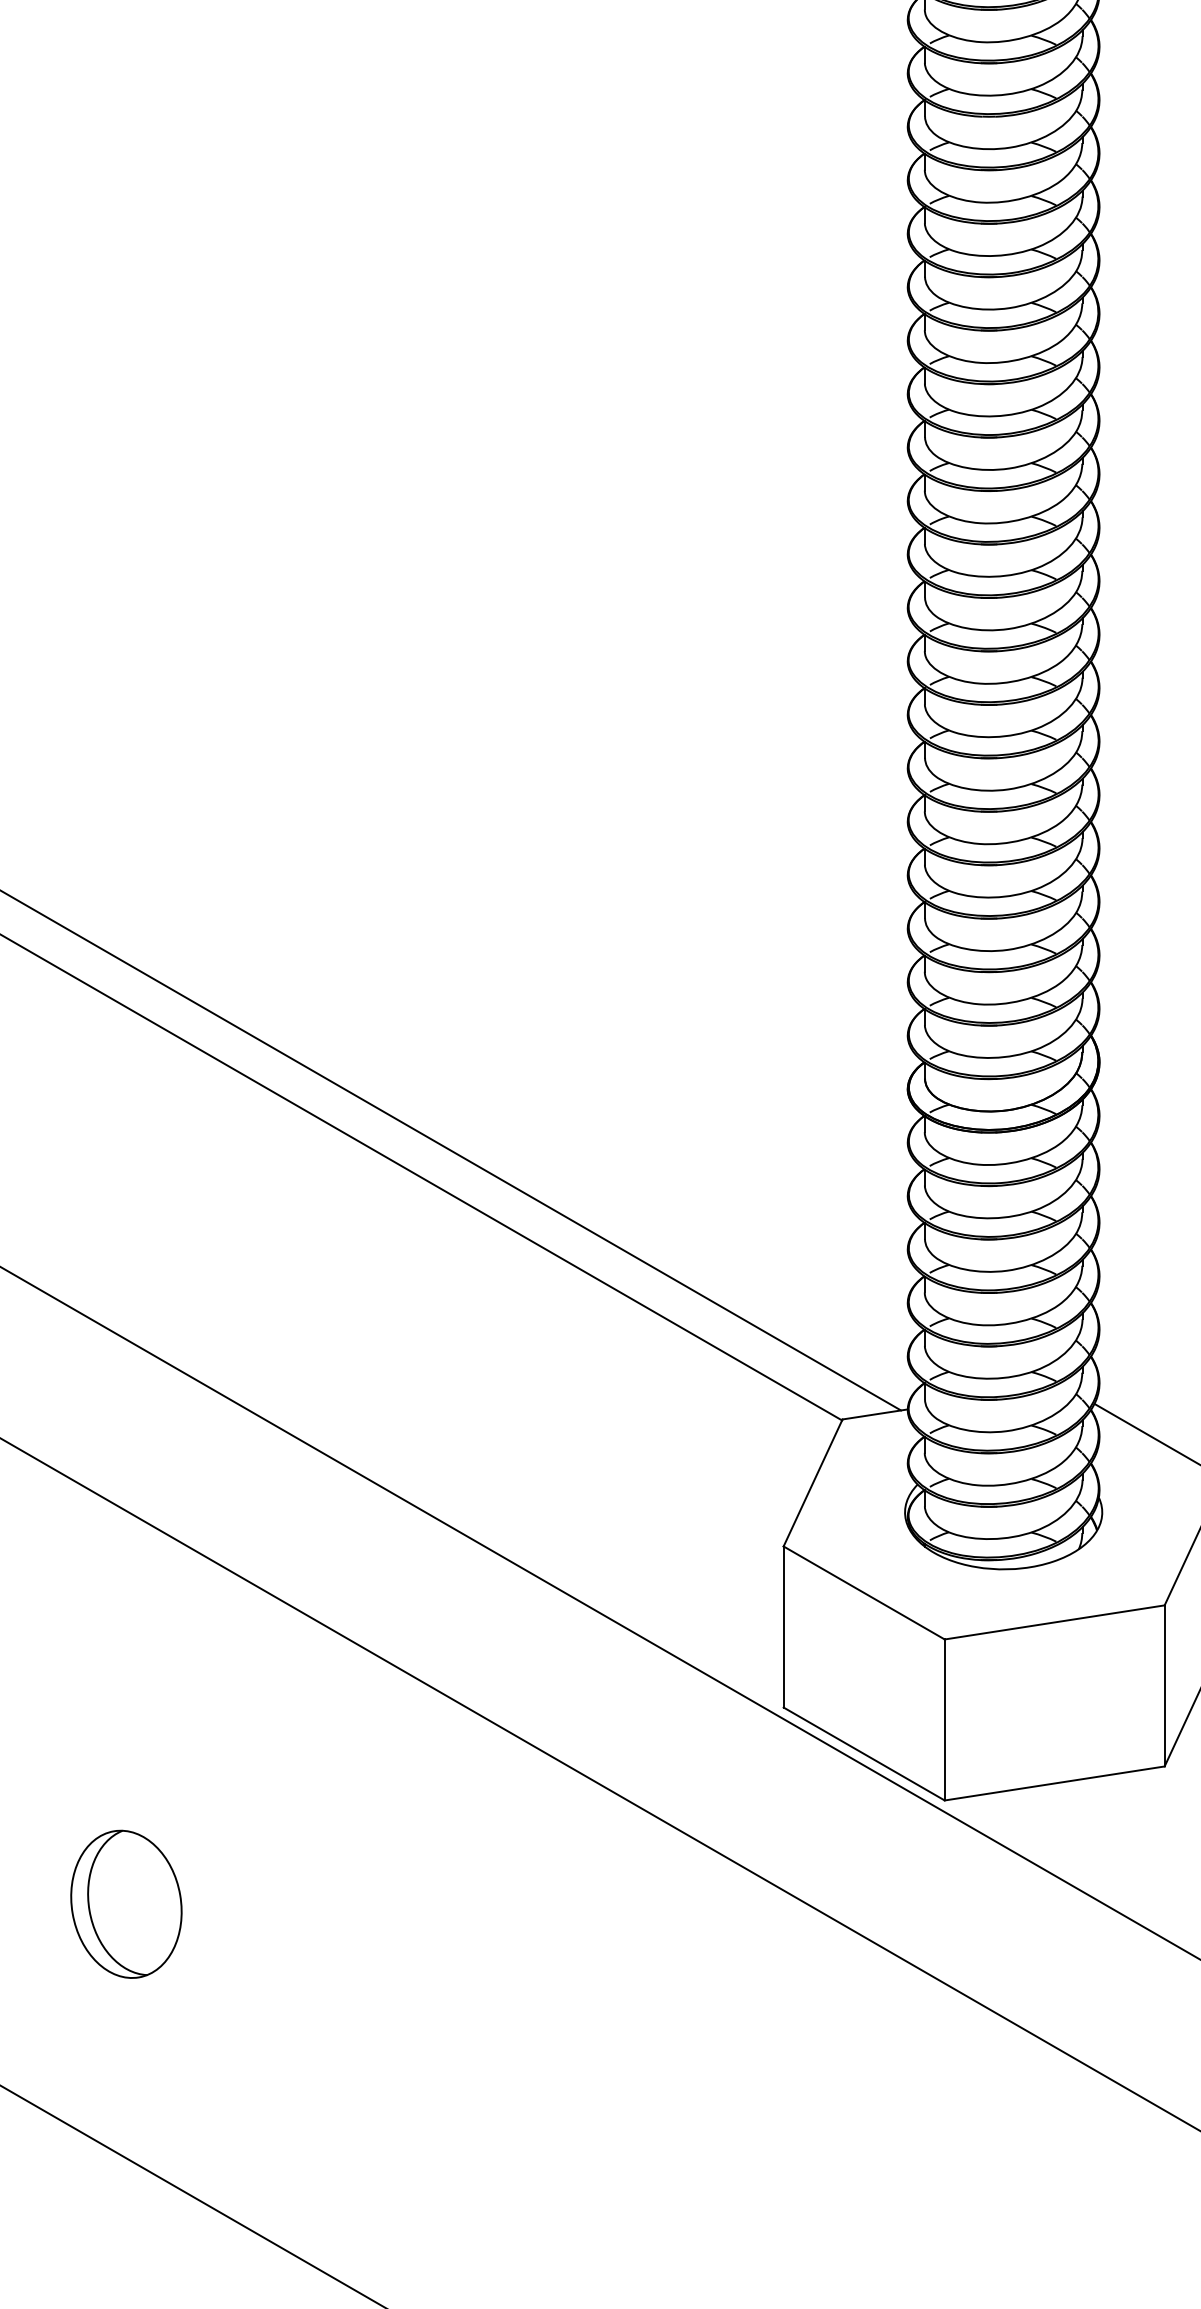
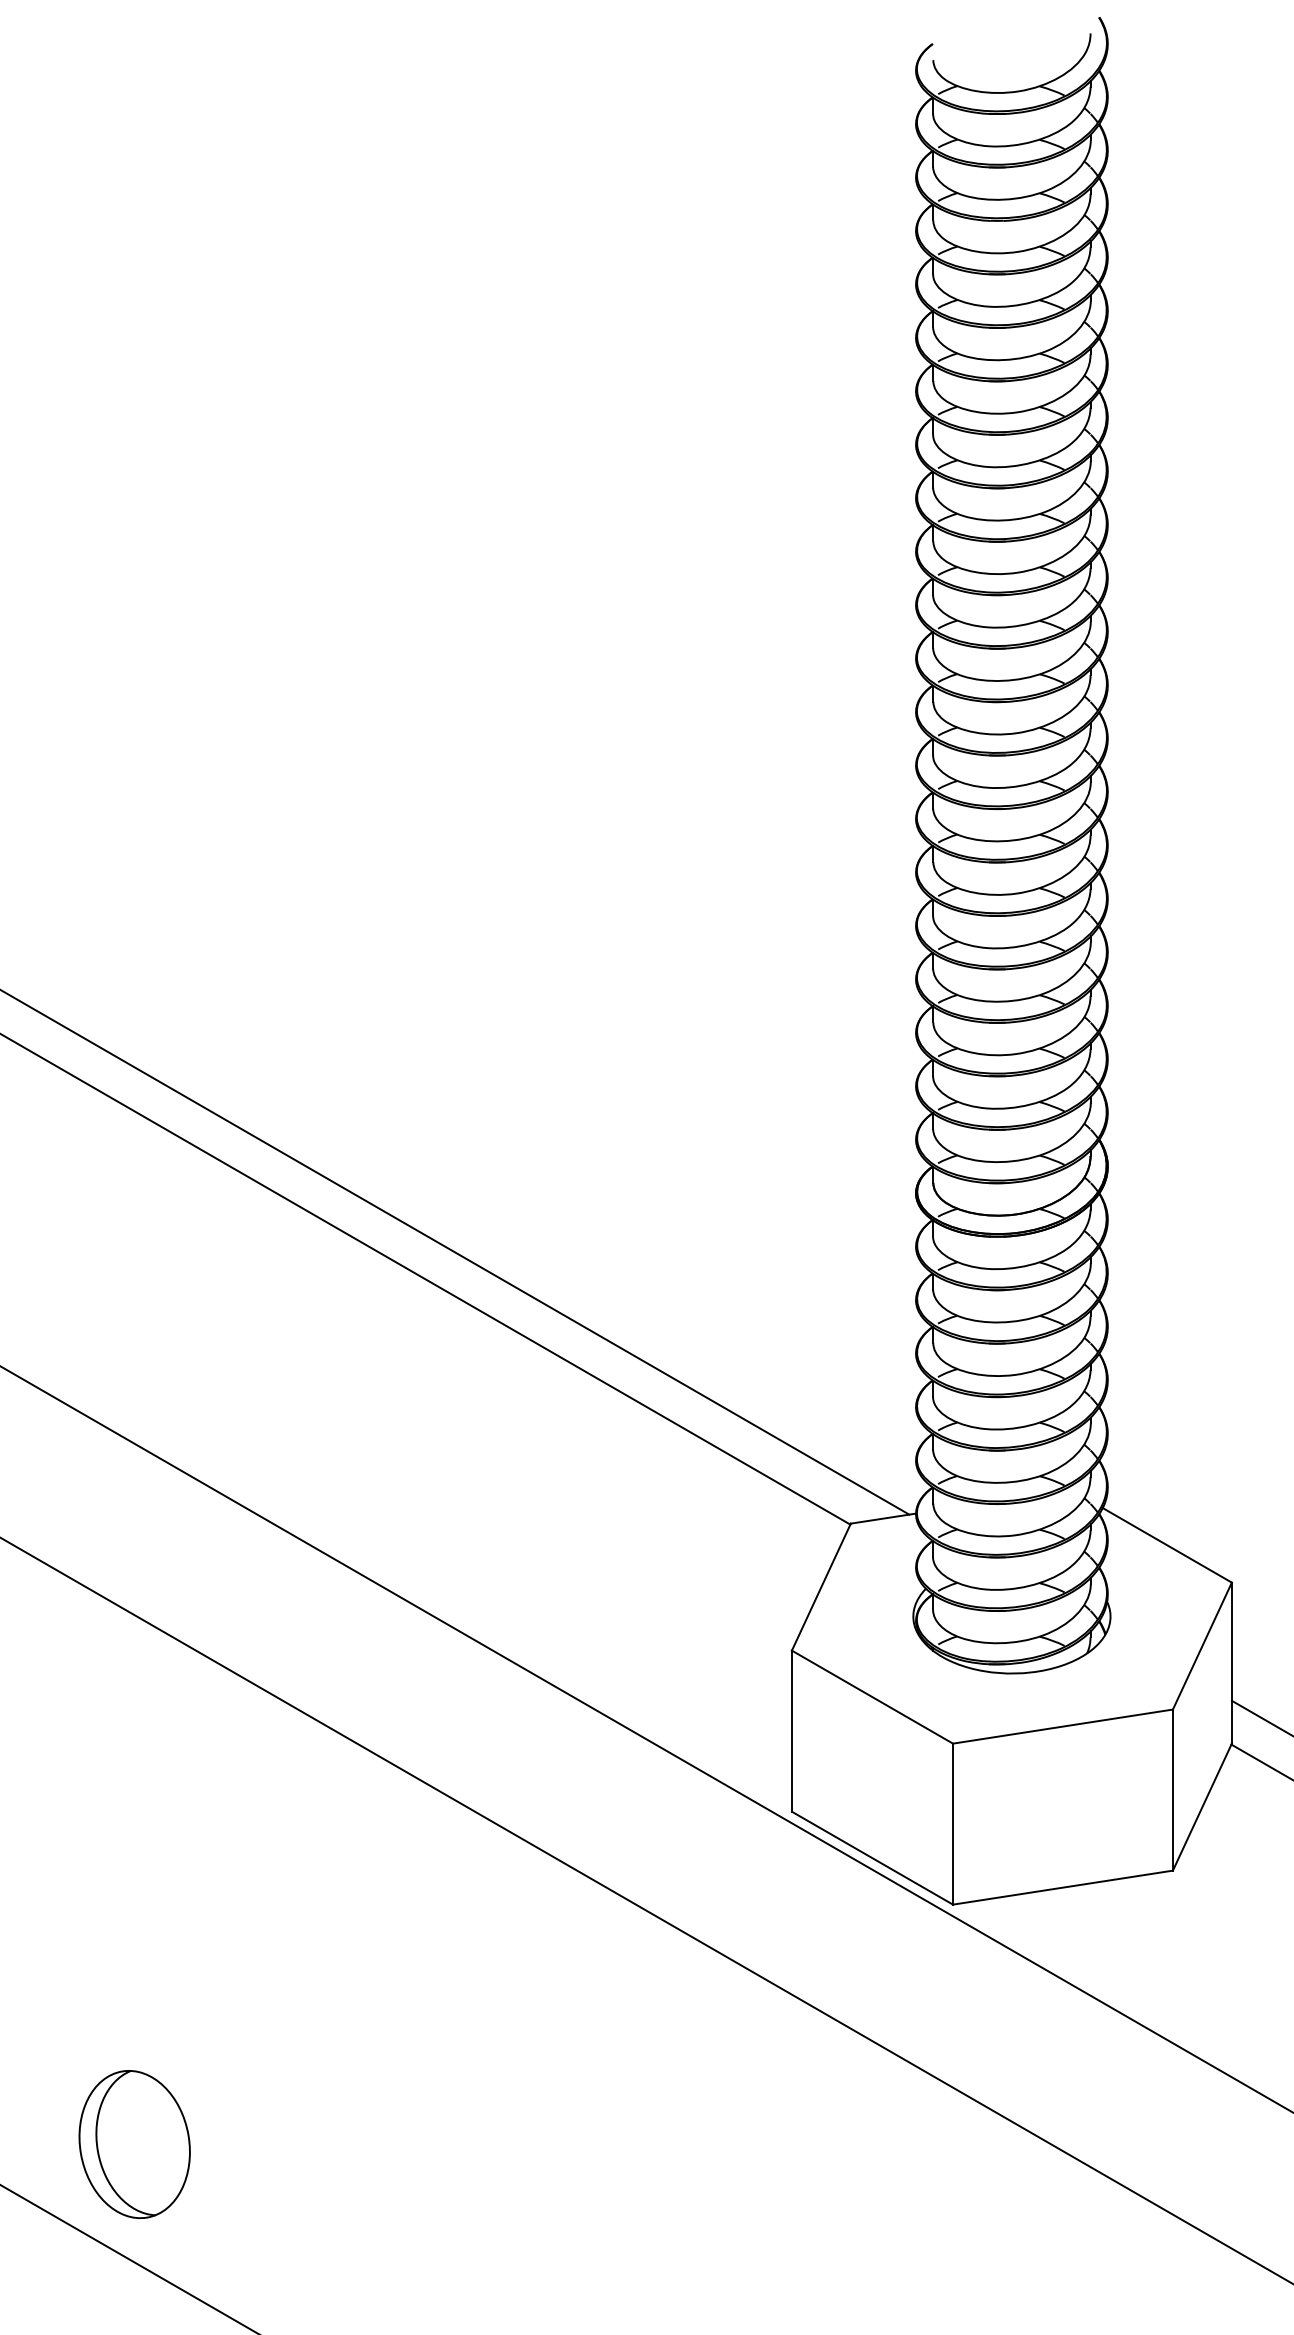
part: (126, 1904) -> (134, 2144), moved

